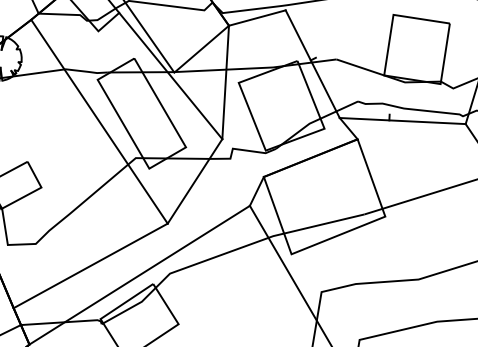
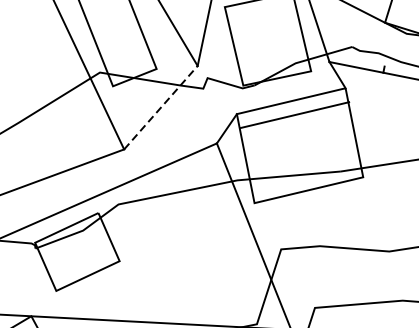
line: (310, 158) -> (294, 115), moved
line: (195, 180) -> (161, 106), solid -> dashed

